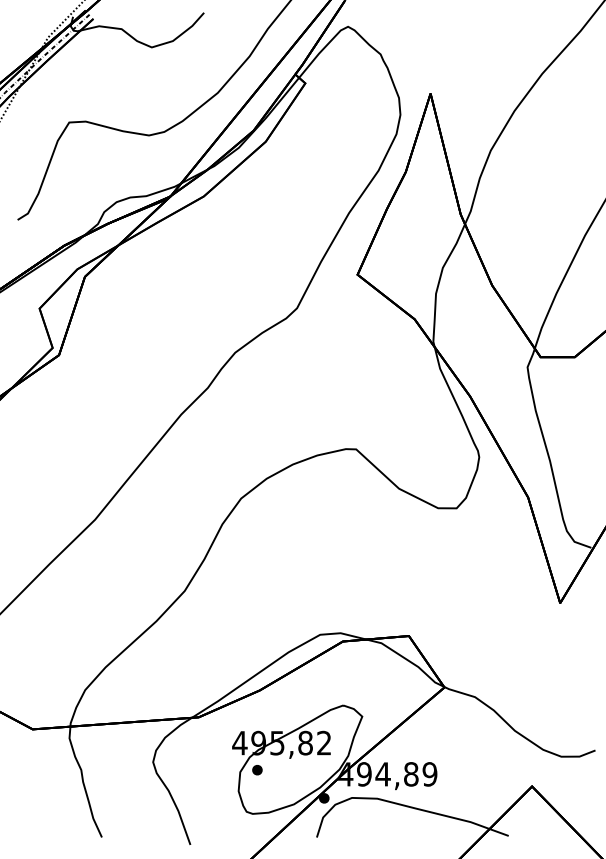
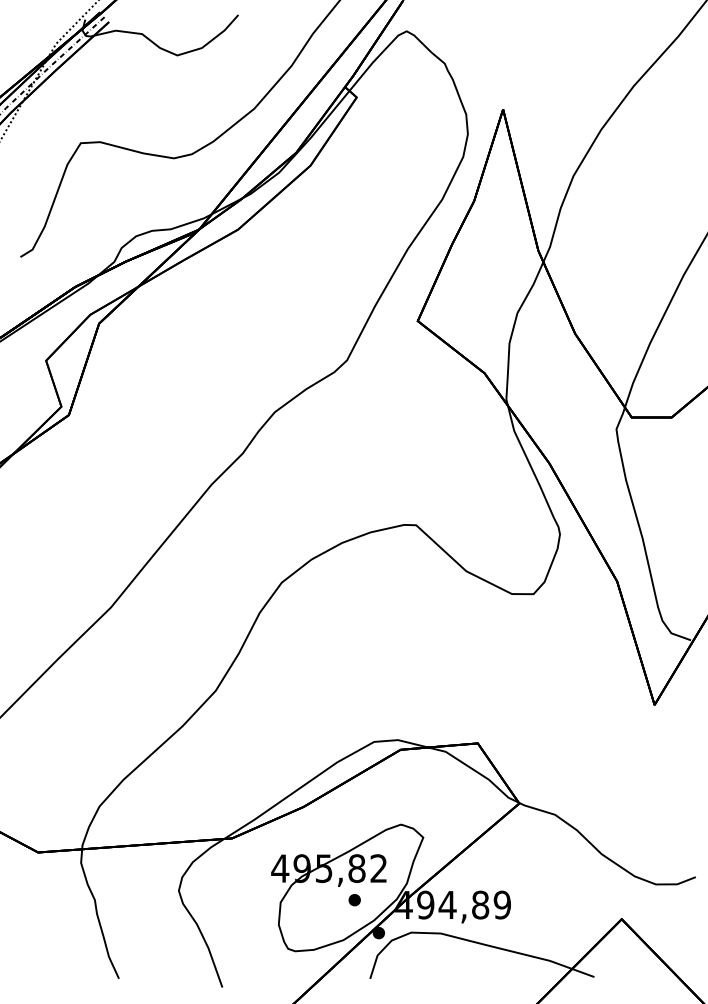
part: (257, 770) -> (354, 900), moved

